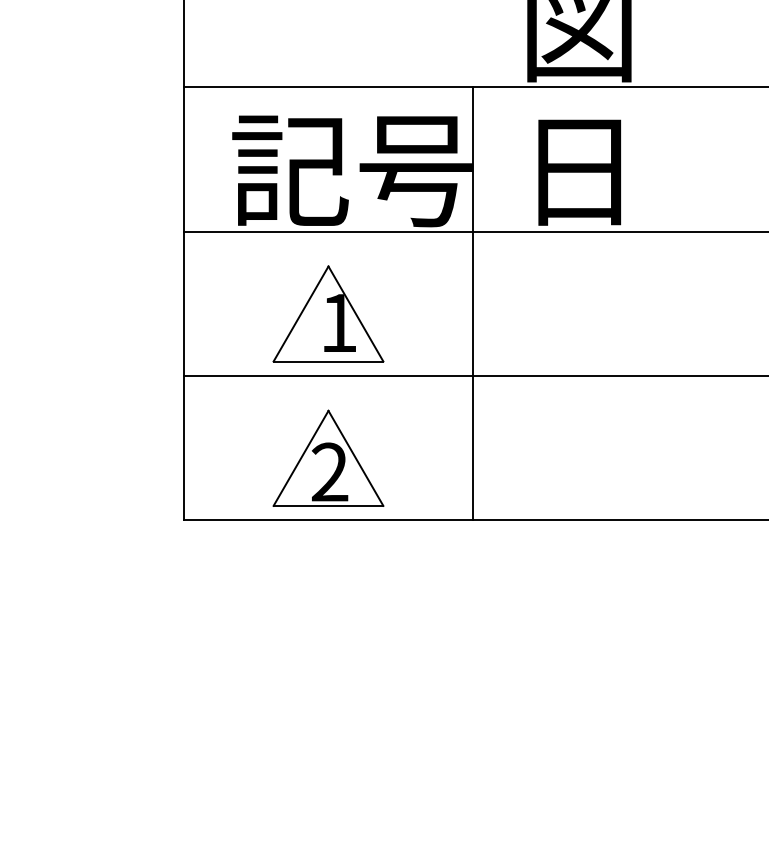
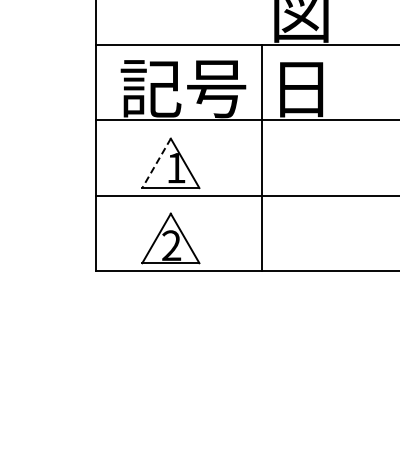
line: (473, 302) -> (262, 157), moved
line: (300, 314) -> (156, 163), solid -> dashed

